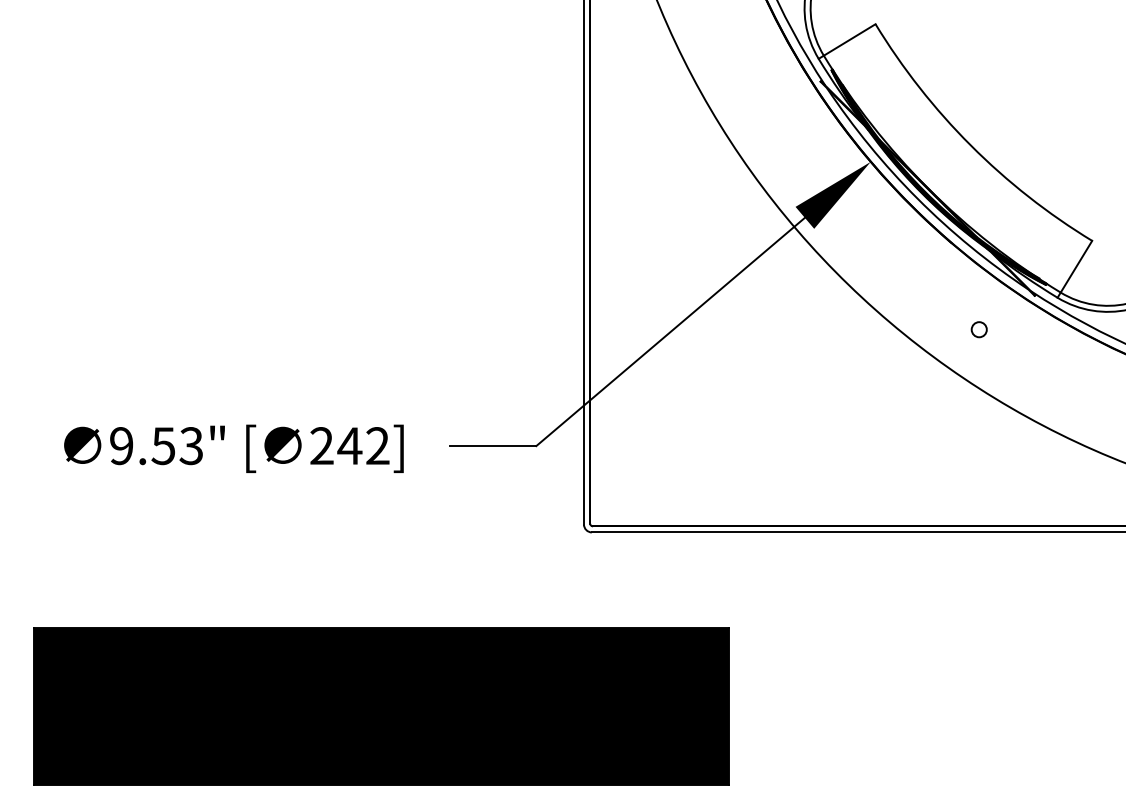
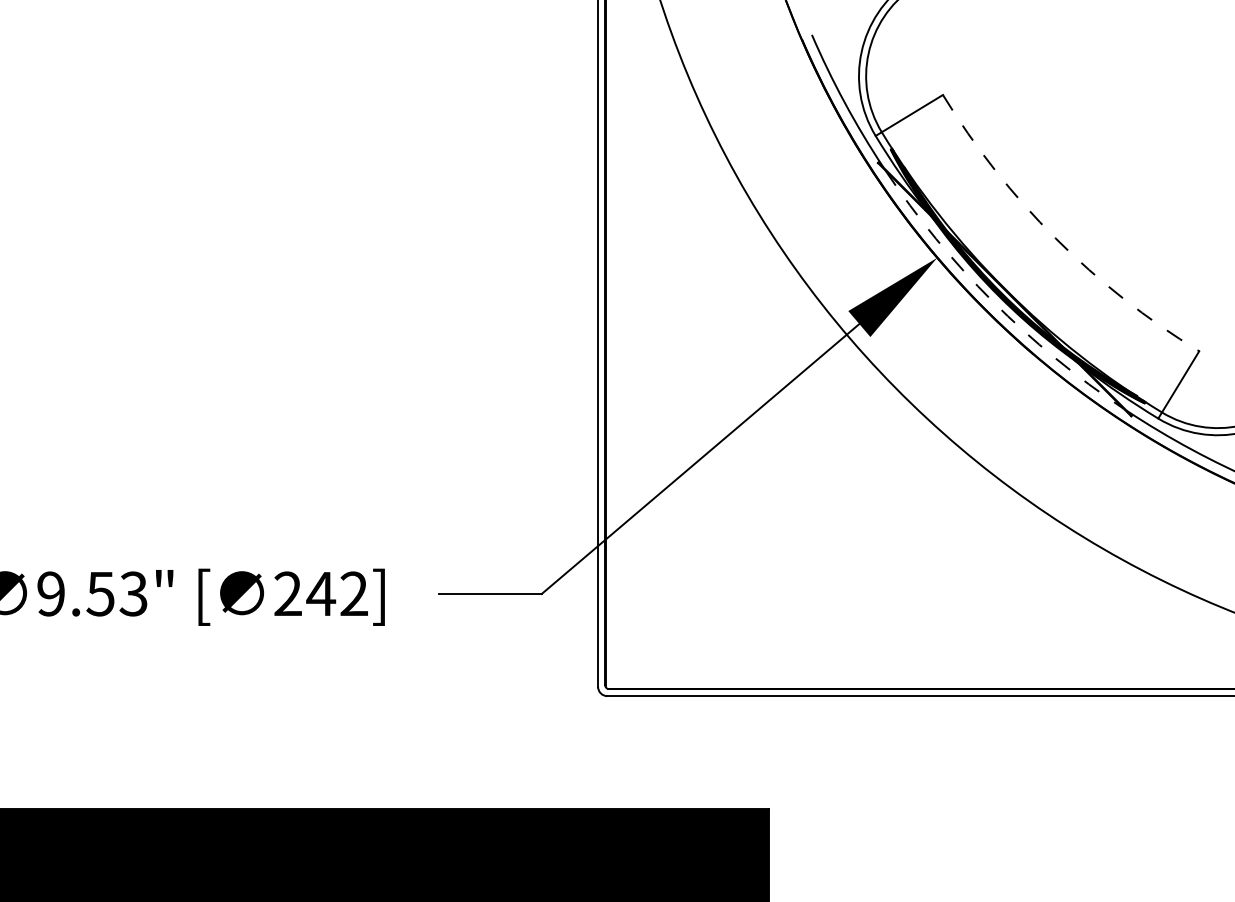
arc: (970, 145) -> (1055, 238), solid -> dashed
arc: (917, 198) -> (992, 301), solid -> dashed
circle: (978, 329) -> (1064, 456), removed

